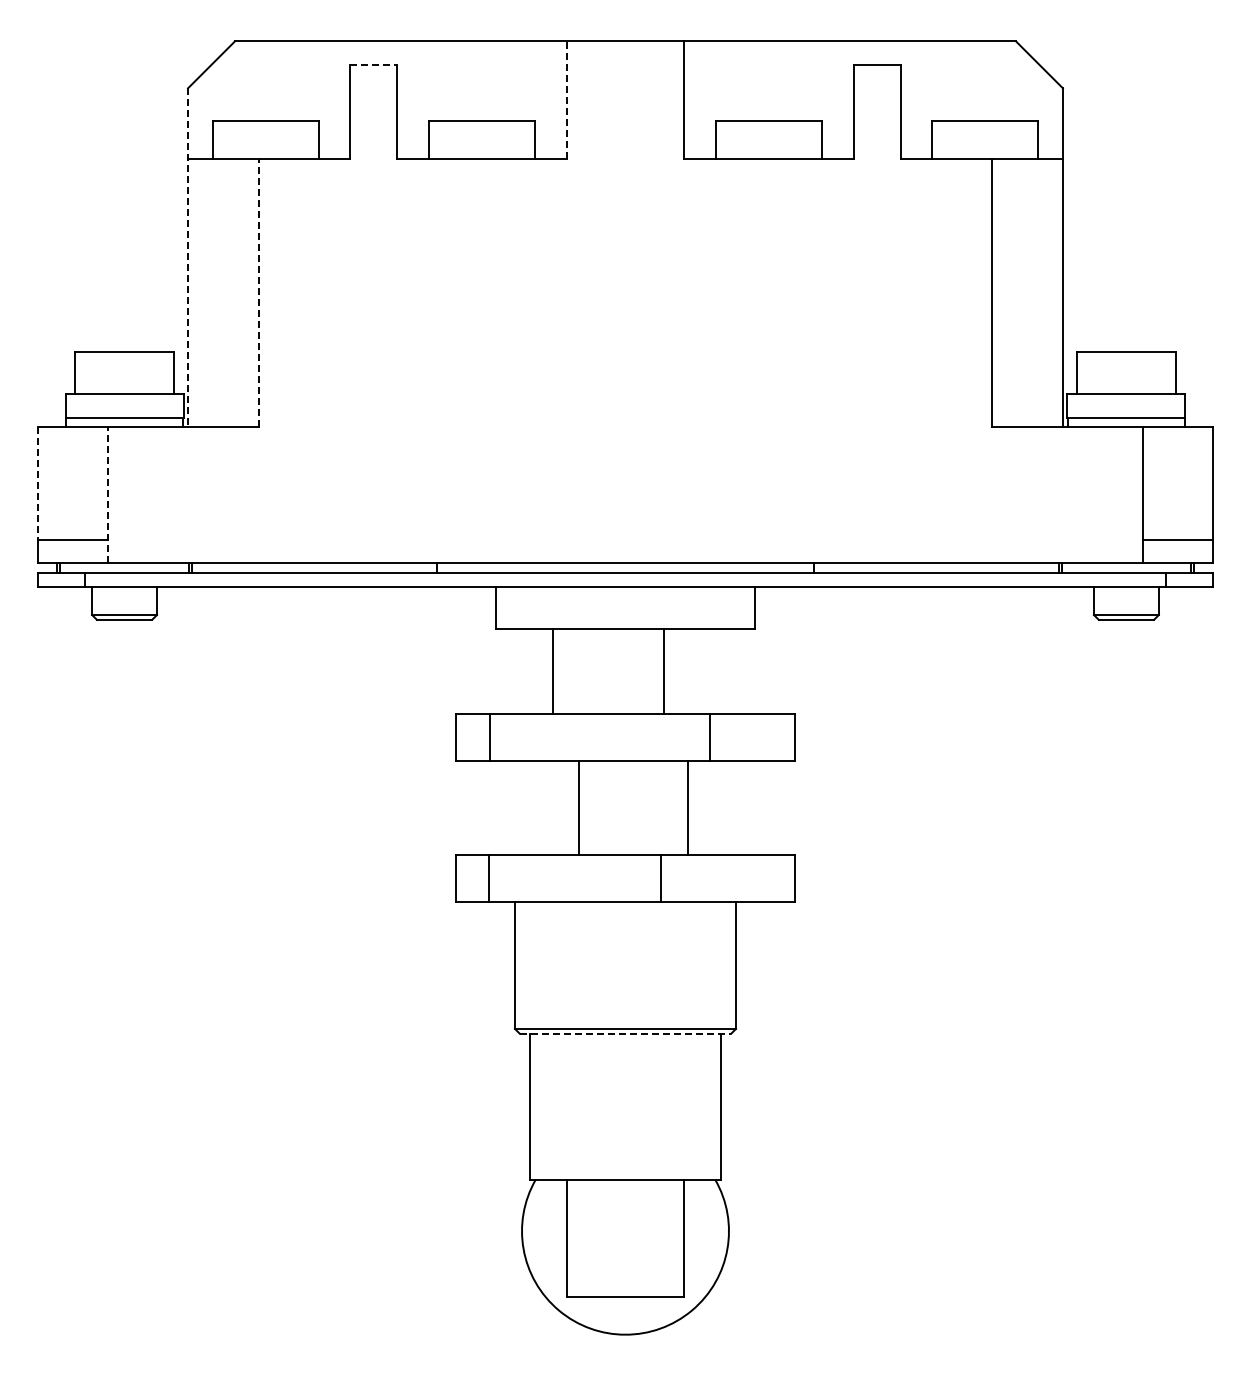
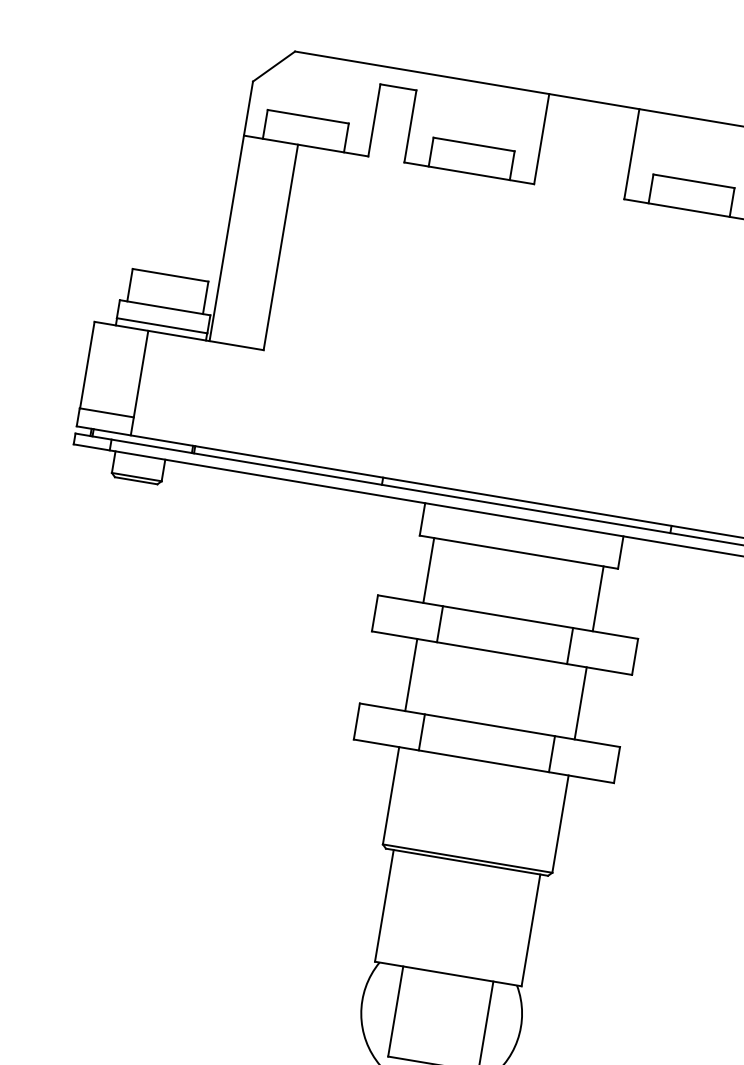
line: (373, 64) -> (398, 87), dashed -> solid
line: (566, 100) -> (541, 139), dashed -> solid
line: (188, 258) -> (231, 212), dashed -> solid
line: (258, 292) -> (280, 247), dashed -> solid
line: (38, 483) -> (87, 365), dashed -> solid
line: (108, 494) -> (139, 382), dashed -> solid
line: (552, 671) -> (428, 570), moved
line: (664, 671) -> (598, 598), moved
line: (489, 736) -> (440, 623), moved
line: (578, 807) -> (410, 674), moved
line: (688, 807) -> (581, 703), moved
line: (488, 878) -> (421, 732), moved
line: (661, 878) -> (552, 754), moved
line: (625, 1033) -> (467, 862), dashed -> solid

